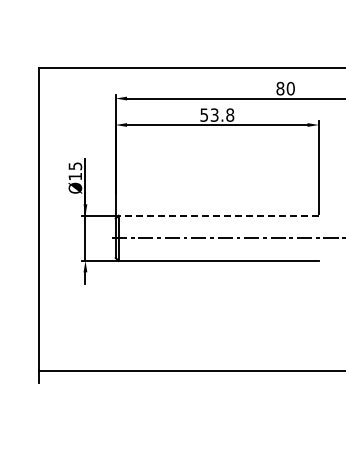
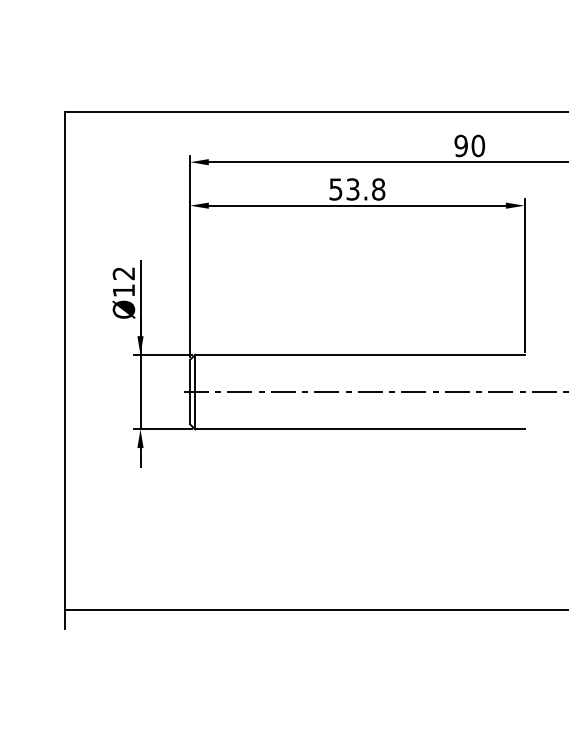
text: (280, 88) -> (461, 145), 80 -> 90
text: (75, 166) -> (124, 273), Ø15 -> Ø12
line: (218, 215) -> (359, 354), dashed -> solid

